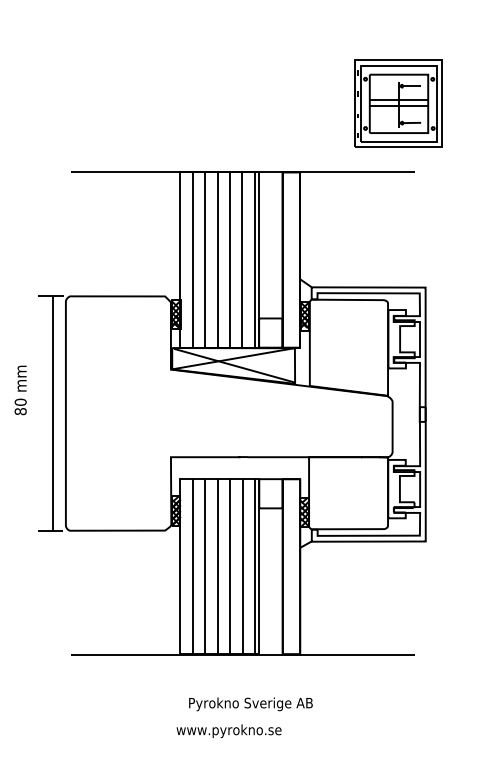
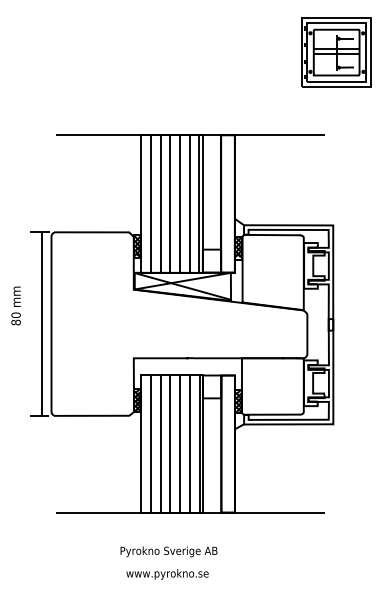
part: (398, 103) -> (336, 52), moved
text: (250, 704) -> (168, 551), moved
text: (228, 730) -> (167, 573), moved

